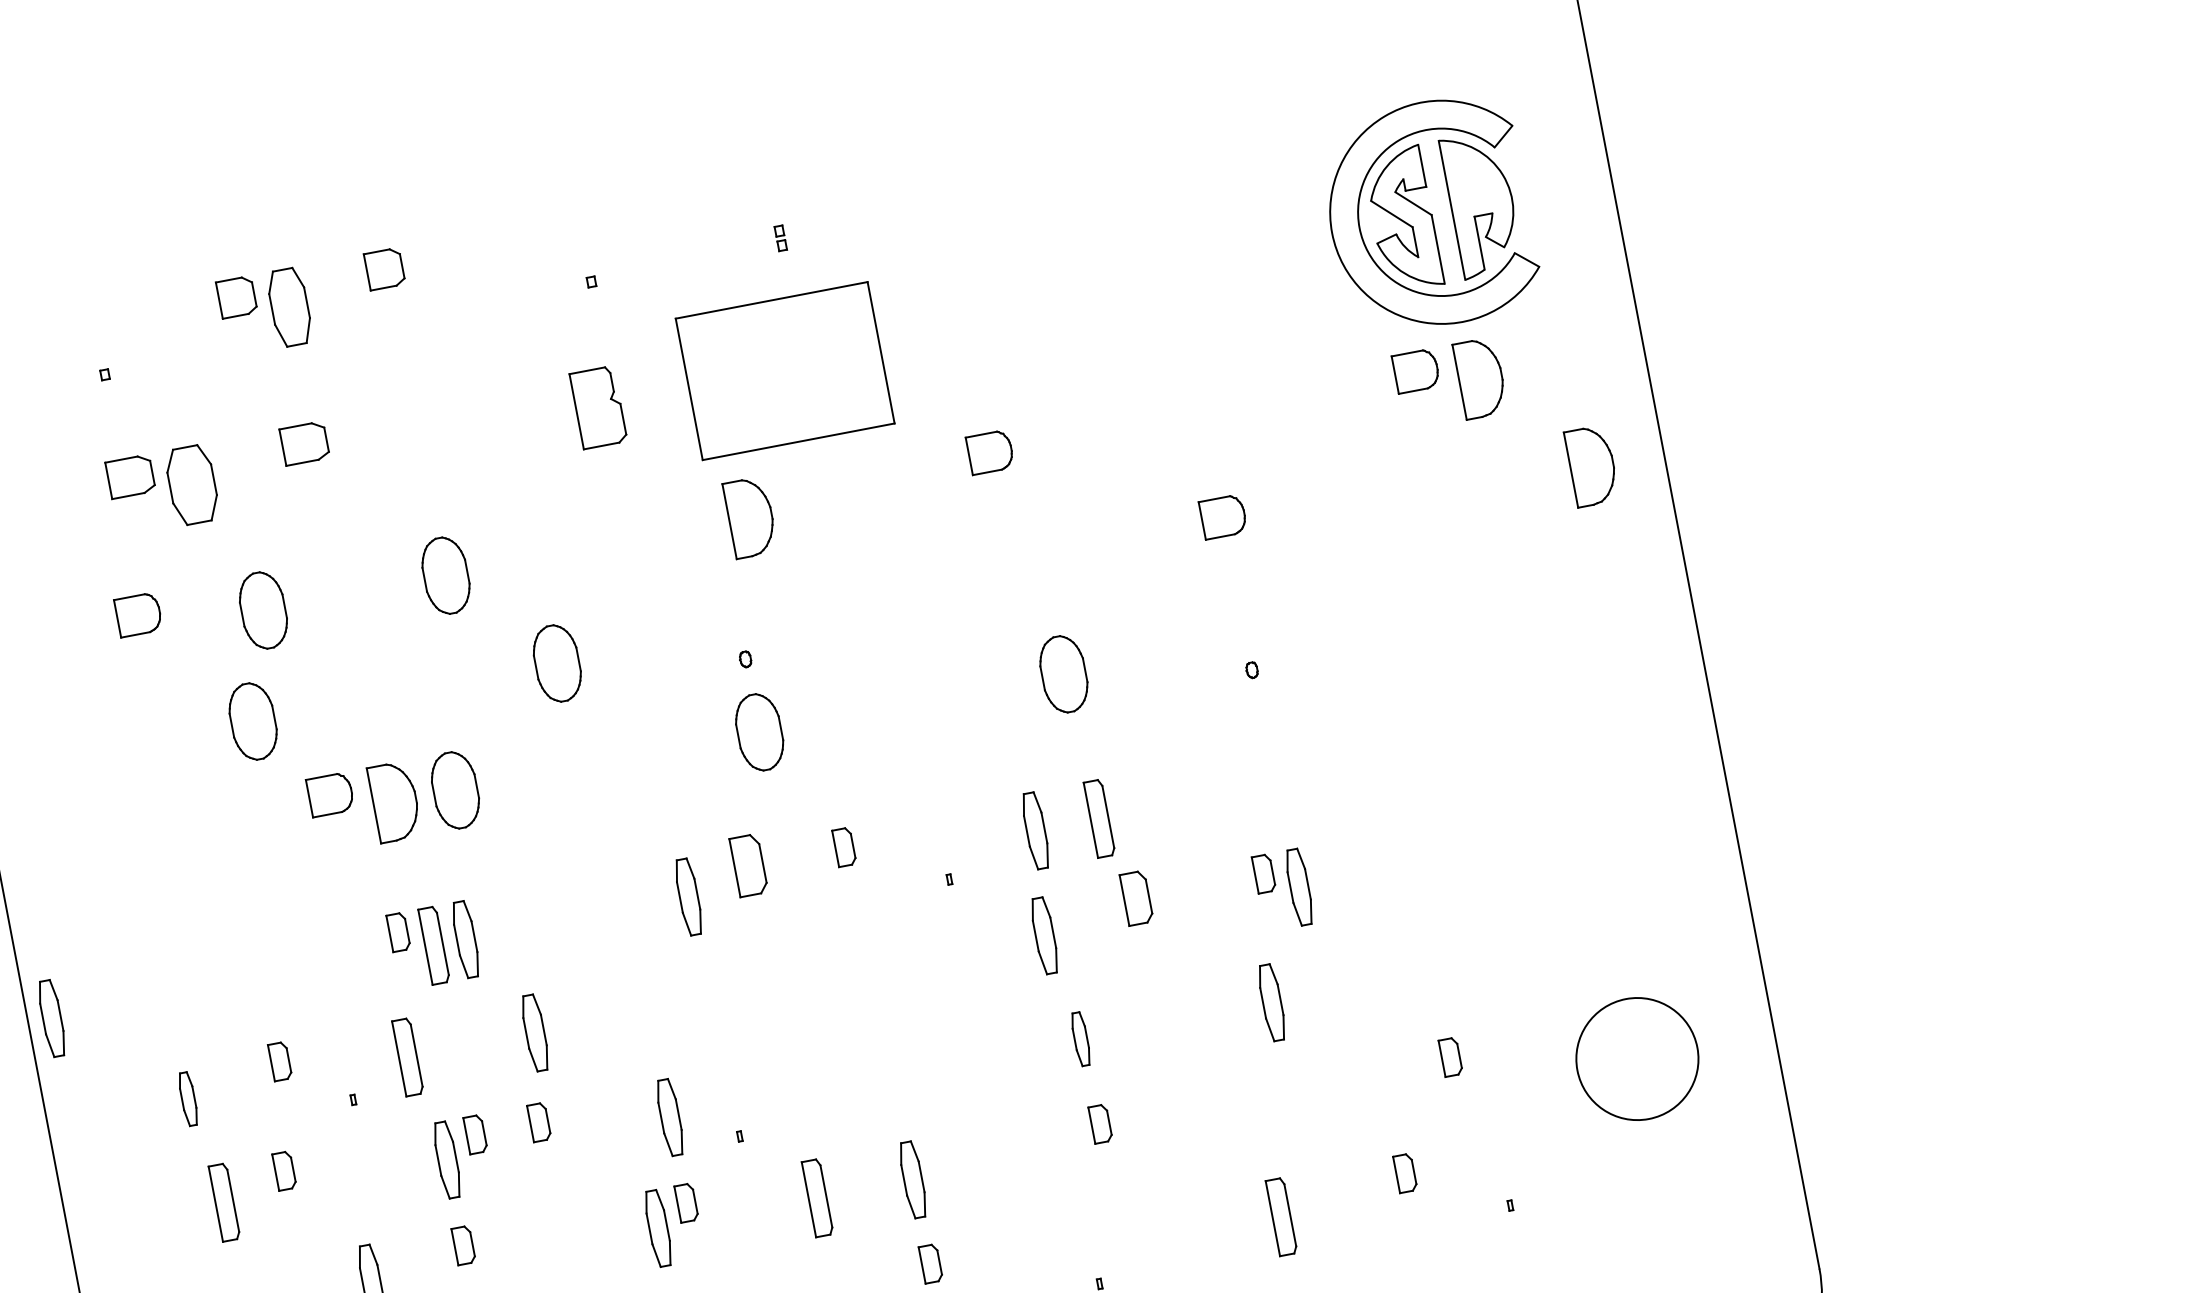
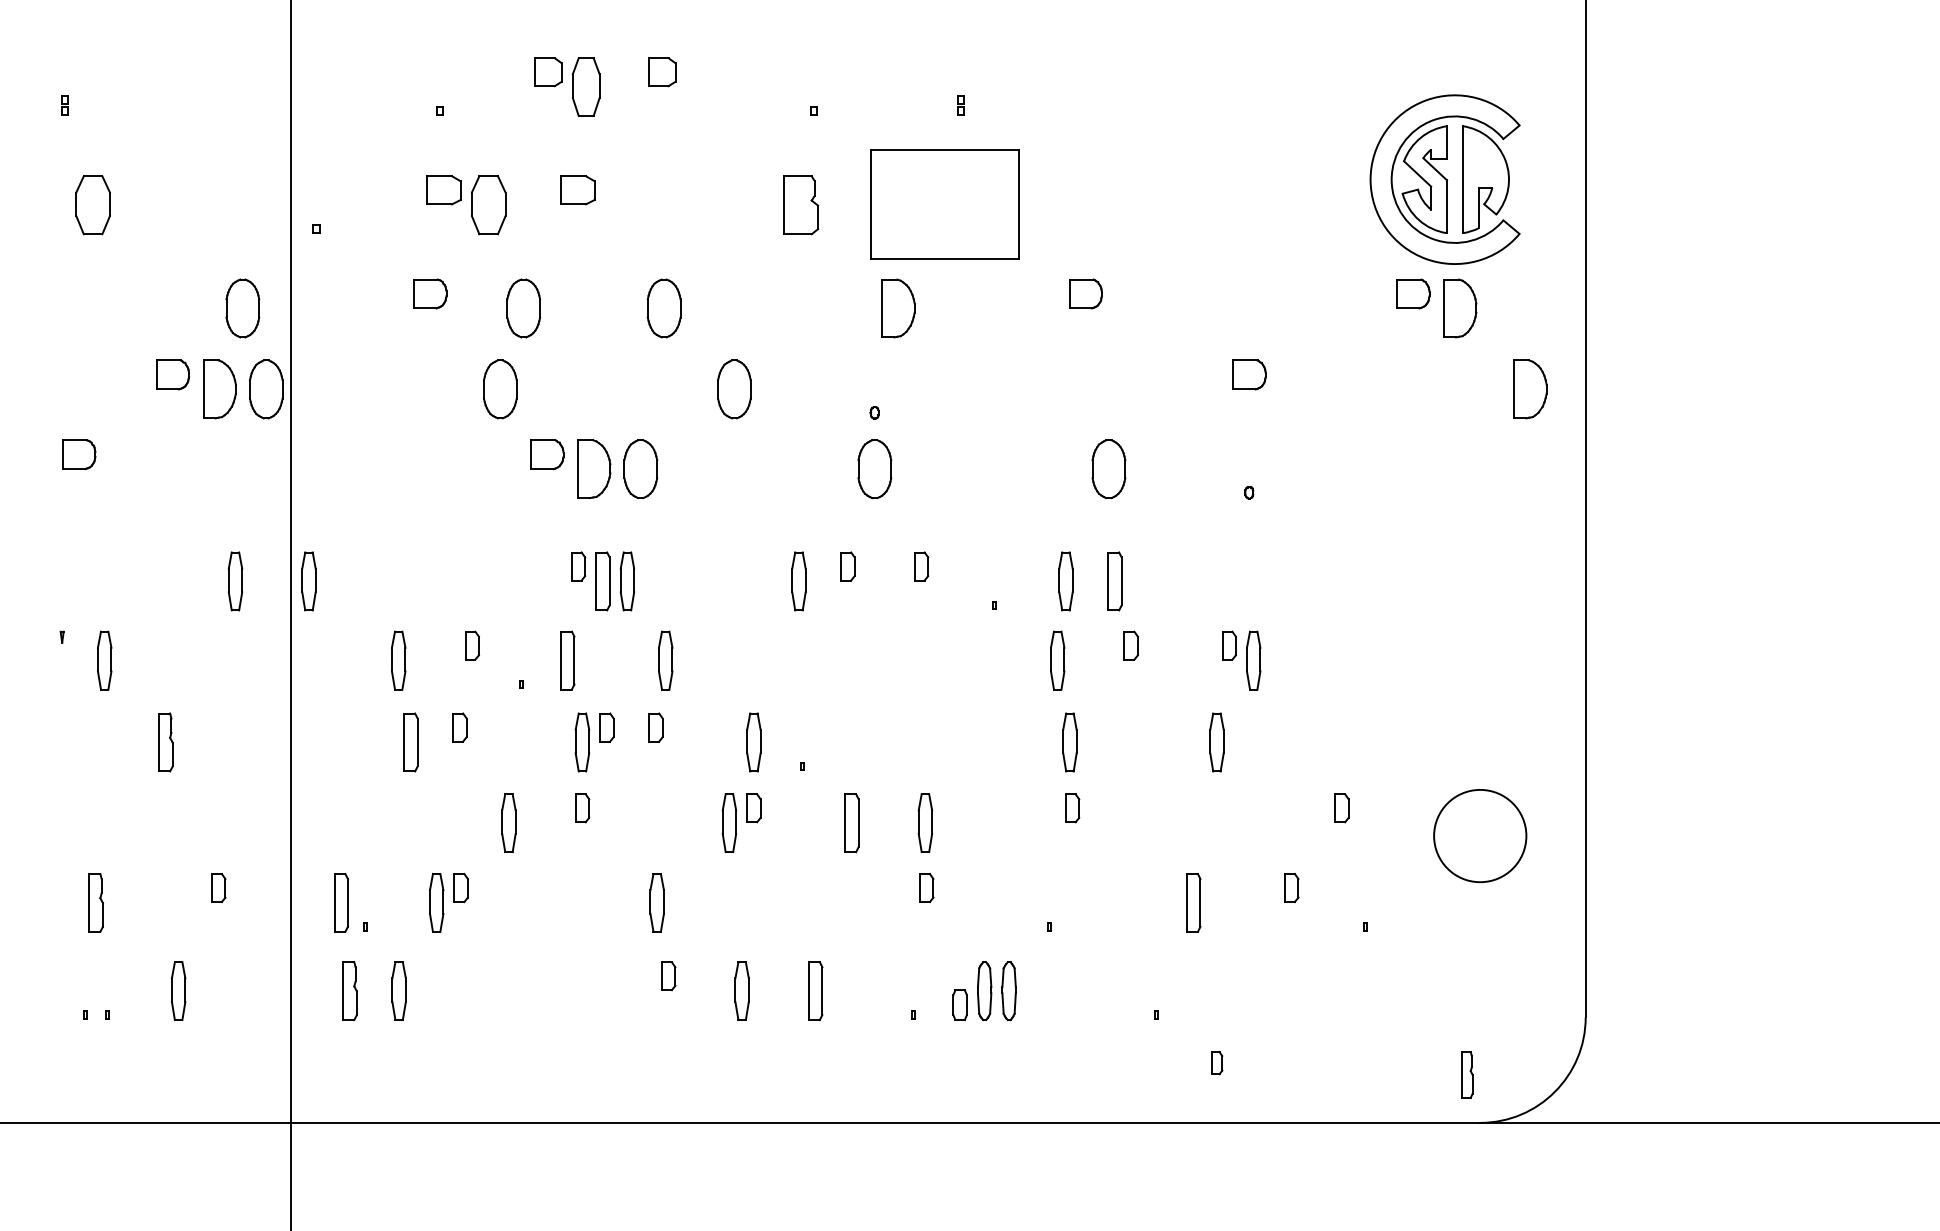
part: (748, 865) -> (847, 566), size x0.62
part: (1135, 898) -> (1130, 645), size x0.71
part: (1080, 1039) -> (1069, 742), size x1.43
part: (187, 1099) -> (398, 660), size x1.43

